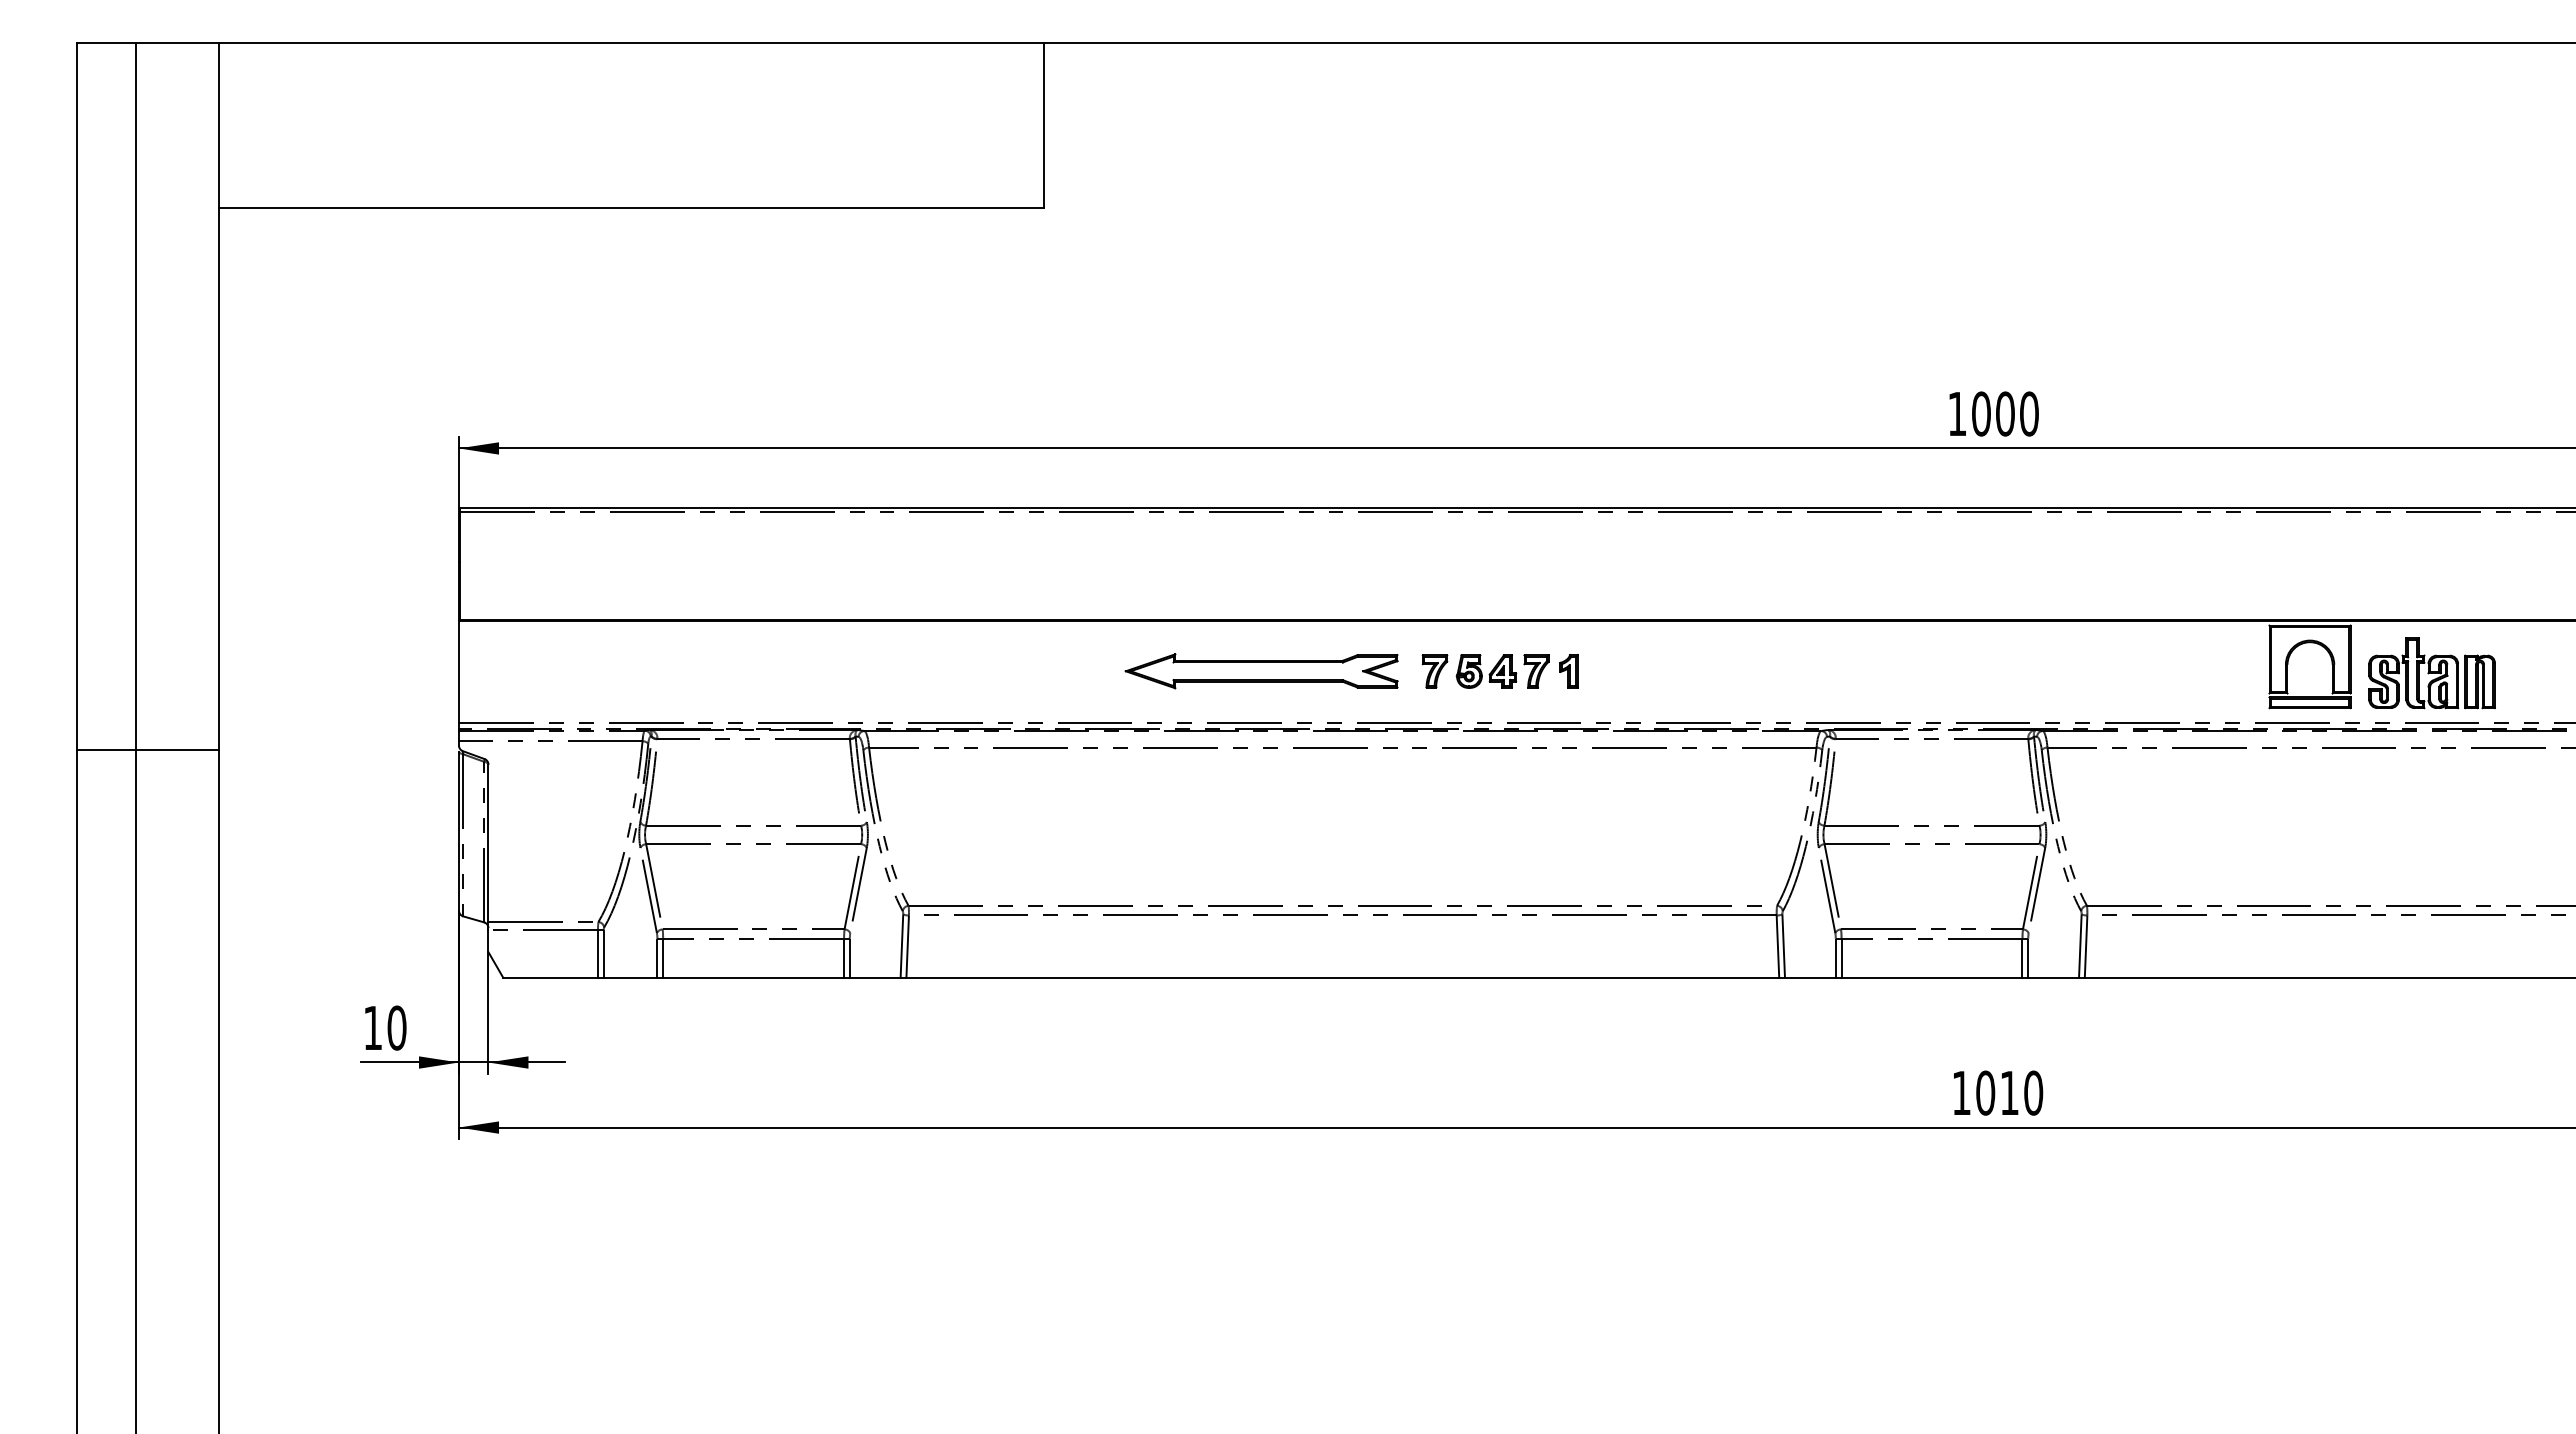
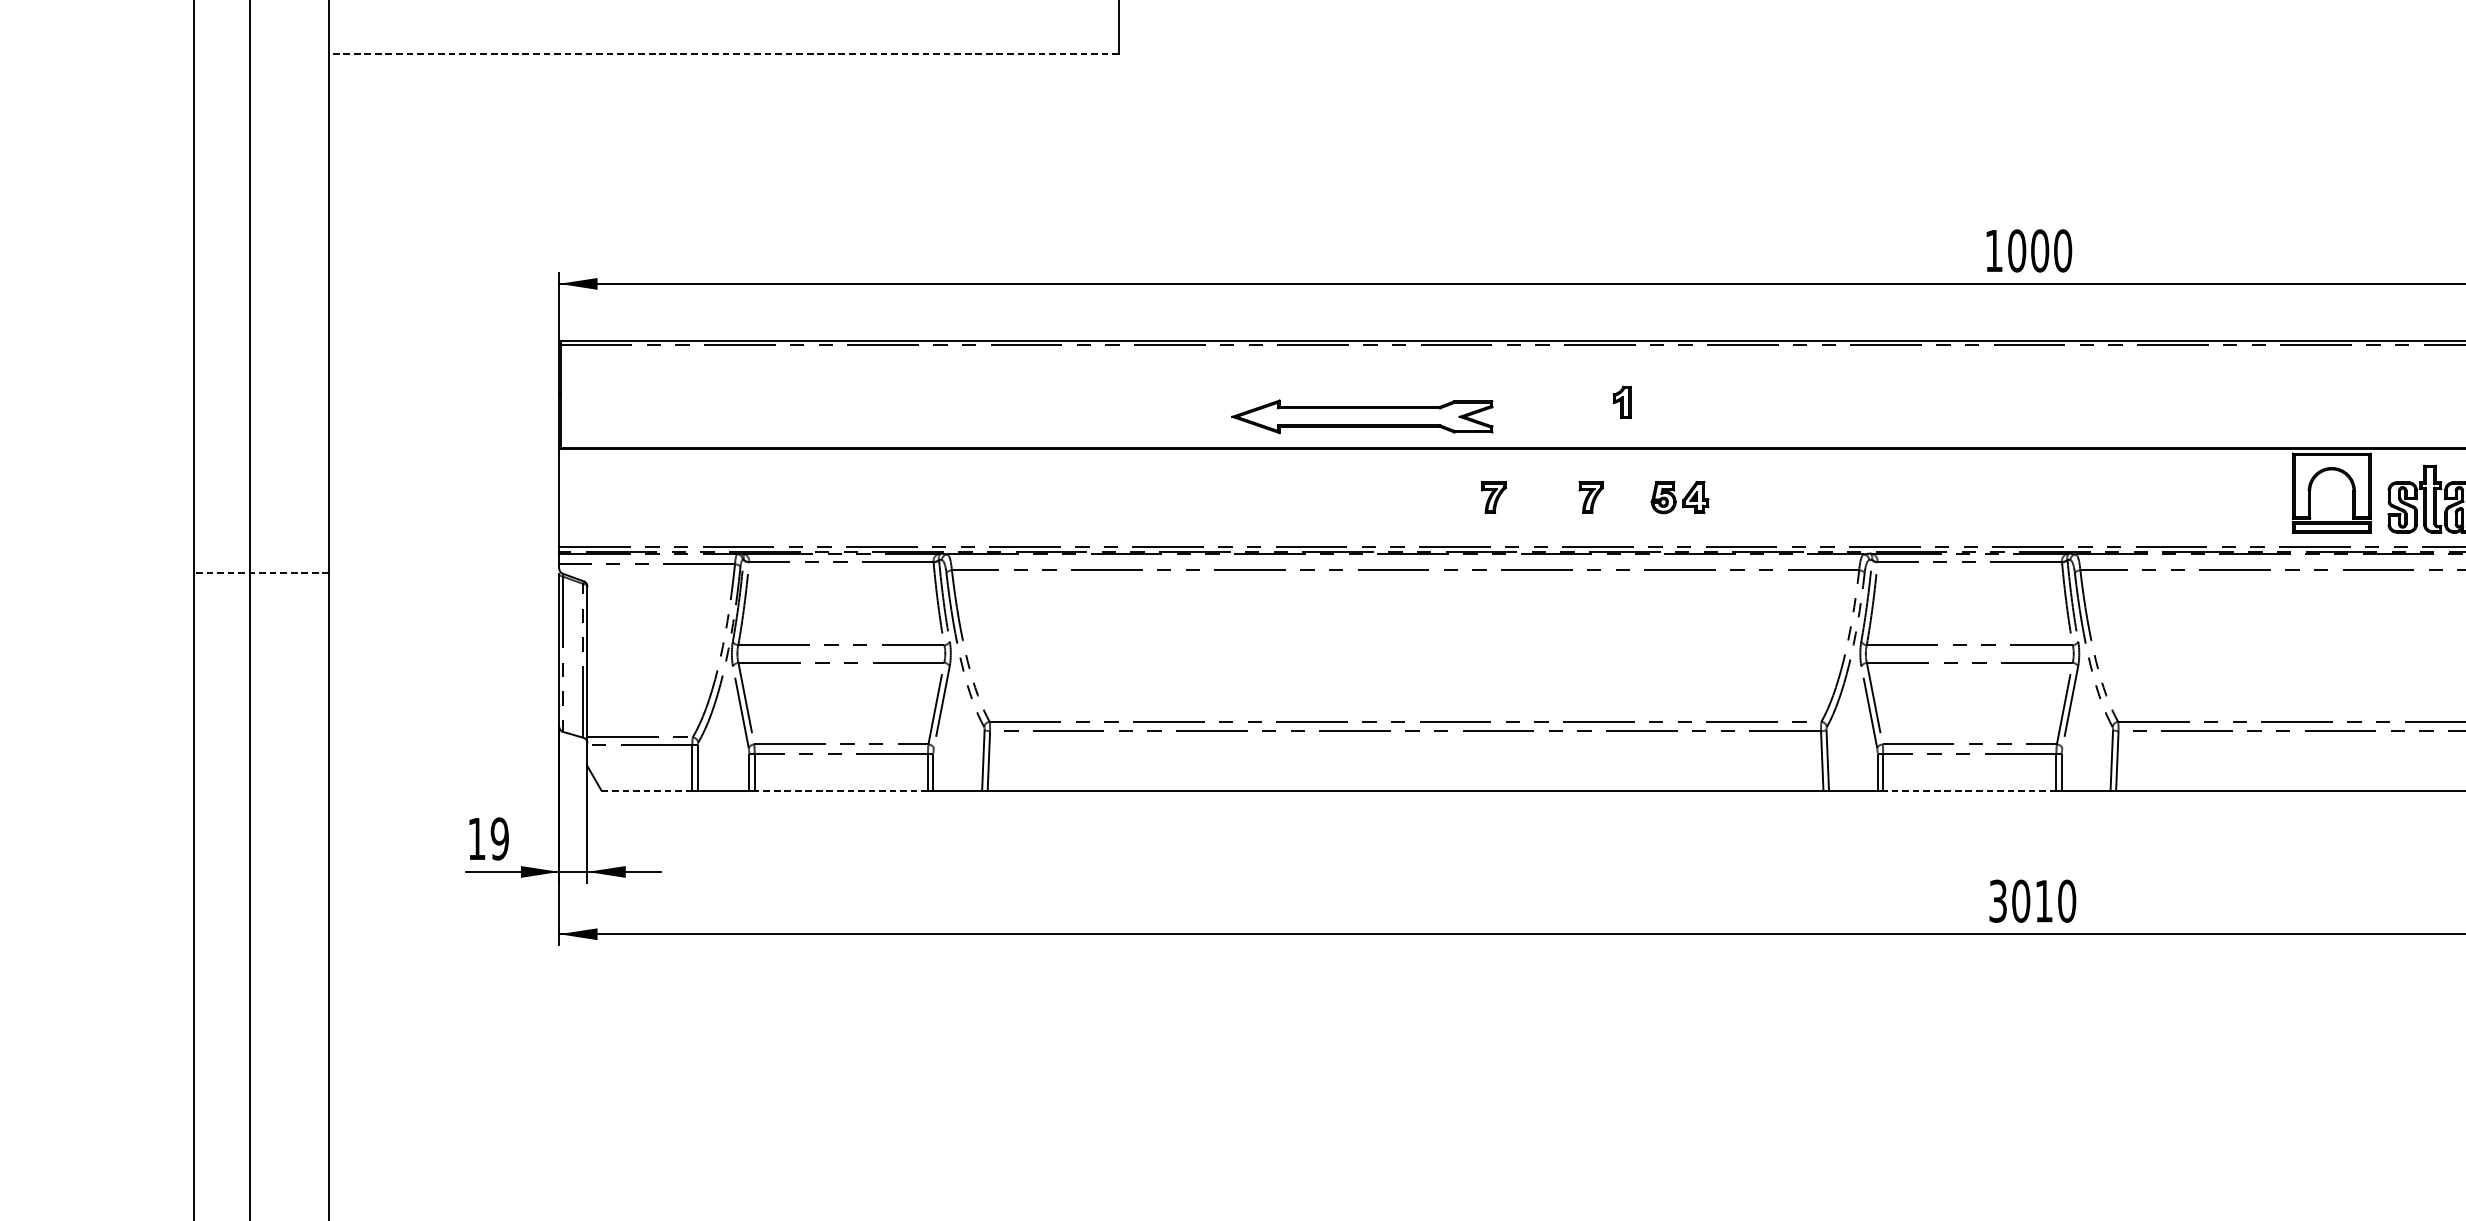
line: (630, 208) -> (723, 54), solid -> dashed
part: (1568, 670) -> (1621, 401), moved
part: (1261, 671) -> (1362, 417), moved
part: (1486, 671) -> (1680, 497), moved
line: (147, 750) -> (260, 573), solid -> dashed
line: (551, 977) -> (647, 790), solid -> dashed
line: (753, 977) -> (841, 790), solid -> dashed
line: (1931, 977) -> (1969, 790), solid -> dashed
text: (396, 1027) -> (499, 838), 10 -> 19
text: (1961, 1092) -> (1998, 900), 1010 -> 3010

